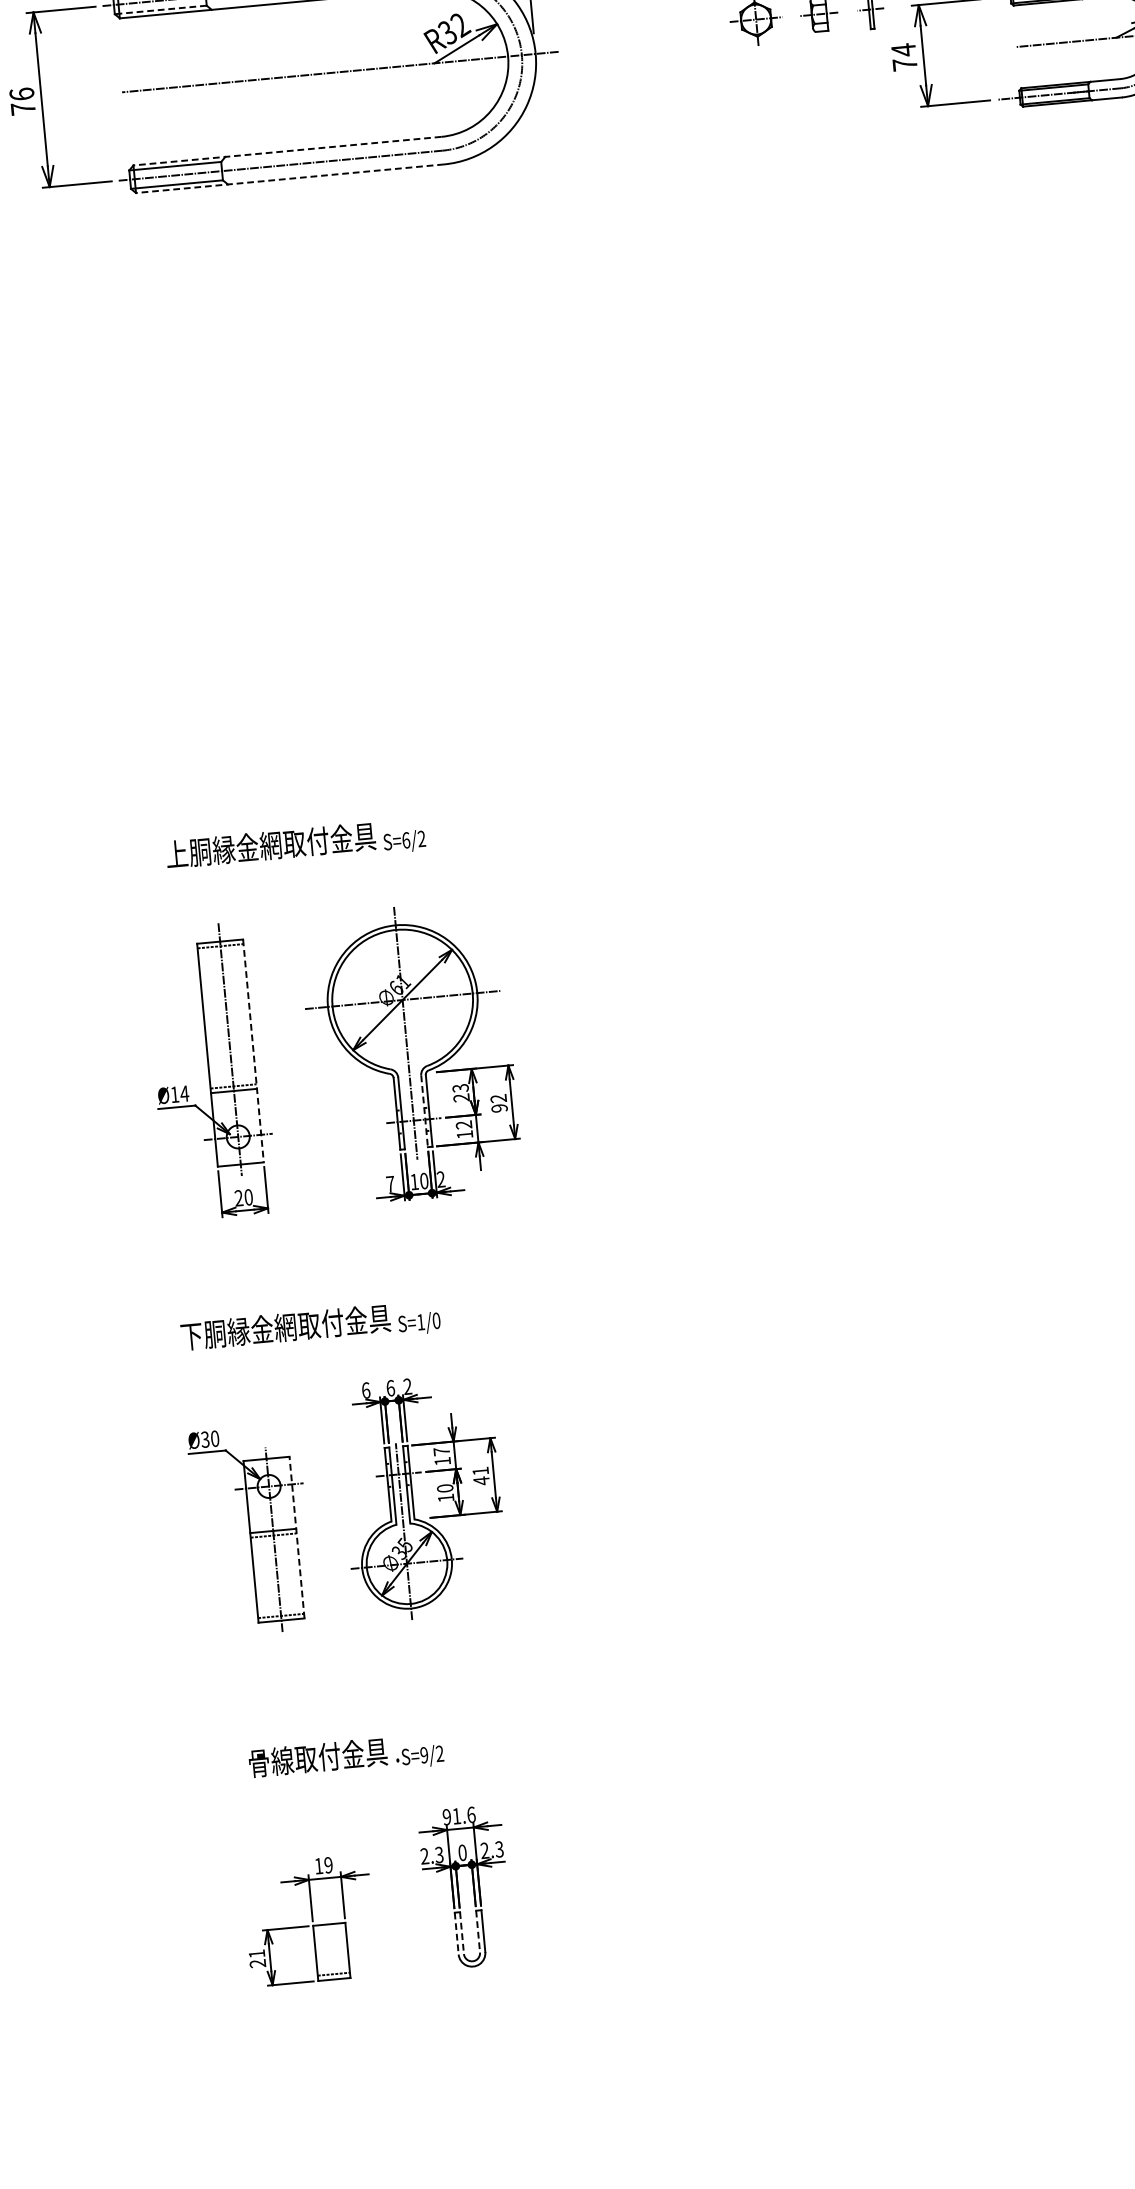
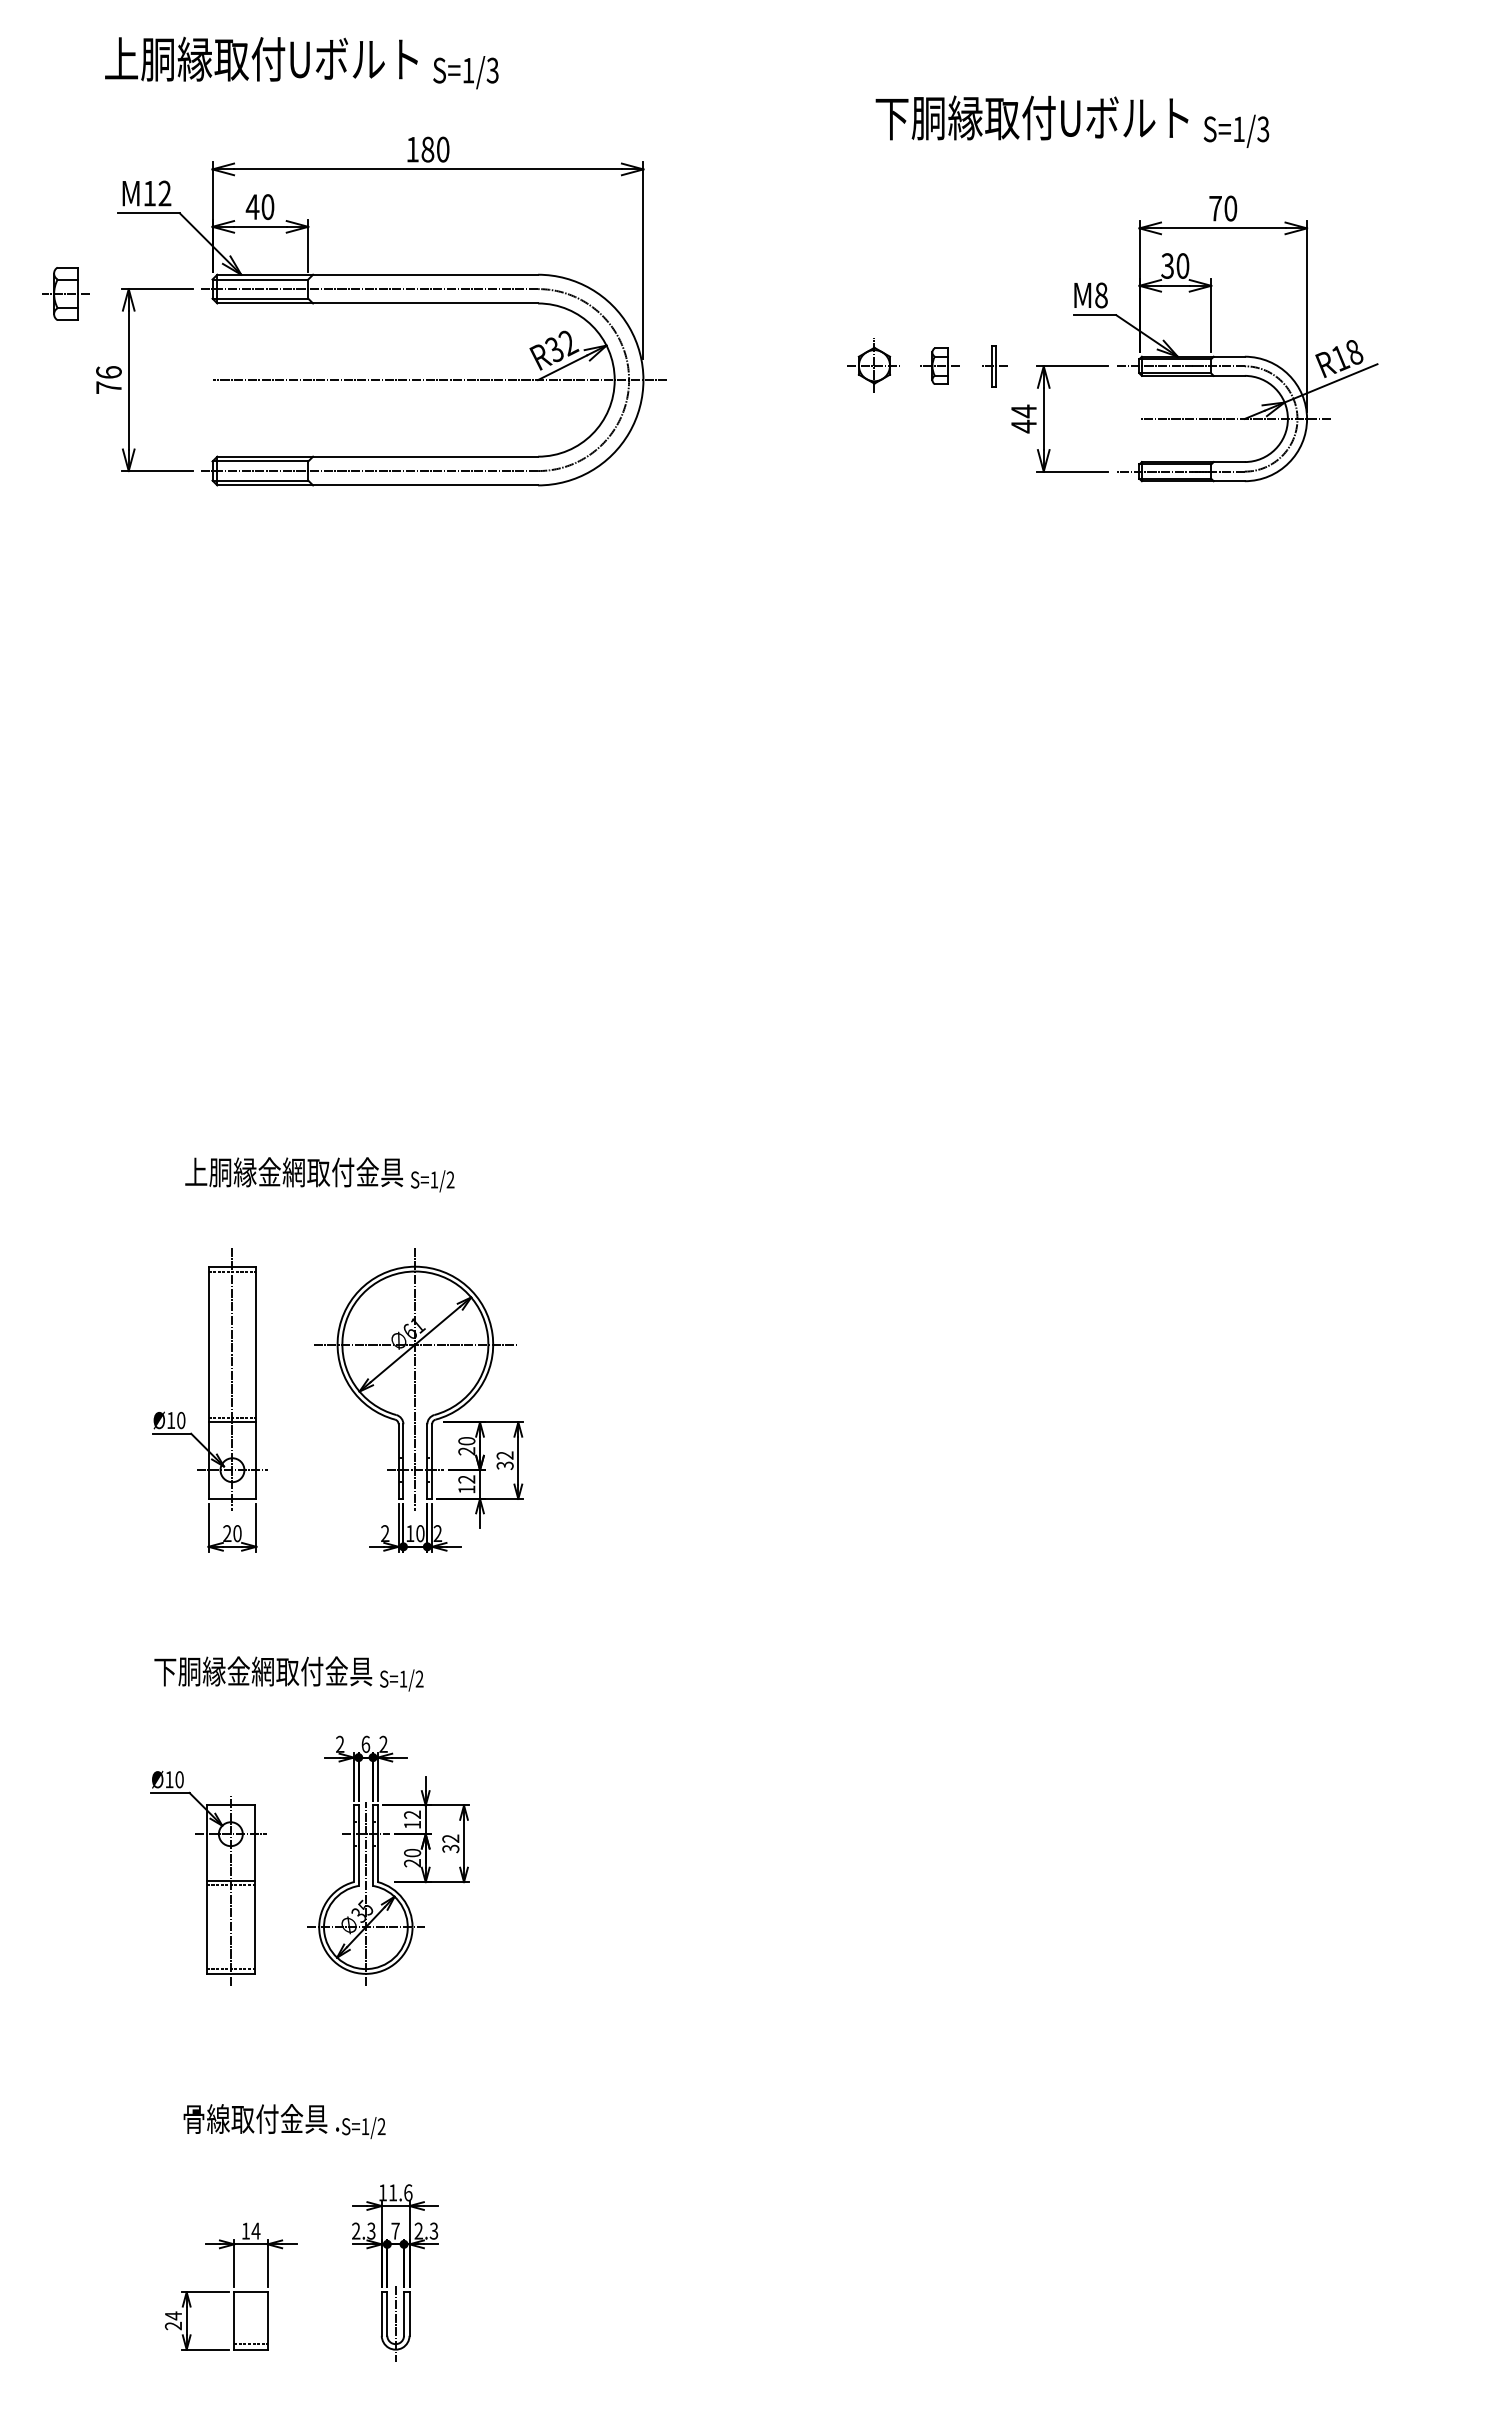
line: (160, 9) -> (260, 298), dashed -> solid
text: (904, 64) -> (1023, 426), 74 -> 44
line: (287, 151) -> (377, 456), dashed -> solid
line: (289, 178) -> (377, 485), dashed -> solid
text: (406, 839) -> (434, 1179), S=6/2 -> S=1/2
line: (253, 1051) -> (256, 1383), dashed -> solid
text: (460, 1088) -> (466, 1441), 23 -> 20
text: (183, 1093) -> (180, 1420), Ø14 -> Ø10
text: (498, 1108) -> (504, 1465), 92 -> 32
line: (424, 1112) -> (427, 1462), dashed -> solid
text: (390, 1184) -> (385, 1533), 7 -> 2
text: (436, 1320) -> (419, 1678), S=1/0 -> S=1/2
text: (366, 1389) -> (340, 1743), 6 -> 2
text: (205, 1439) -> (169, 1779), Ø30 -> Ø10
text: (441, 1451) -> (412, 1814), 17 -> 12
text: (480, 1475) -> (450, 1843), 41 -> 32
text: (446, 1498) -> (412, 1863), 10 -> 20
line: (296, 1537) -> (254, 1889), dashed -> solid
text: (424, 1755) -> (365, 2126), S=9/2 -> S=1/2
text: (446, 1816) -> (382, 2192), 91.6 -> 11.6
text: (462, 1852) -> (395, 2230), 0 -> 7
text: (328, 1864) -> (255, 2230), 19 -> 14
line: (478, 1932) -> (404, 2314), dashed -> solid
line: (462, 1933) -> (387, 2314), dashed -> solid
line: (456, 1934) -> (381, 2314), dashed -> solid
line: (470, 1941) -> (395, 2323), added
text: (256, 1953) -> (173, 2315), 21 -> 24

